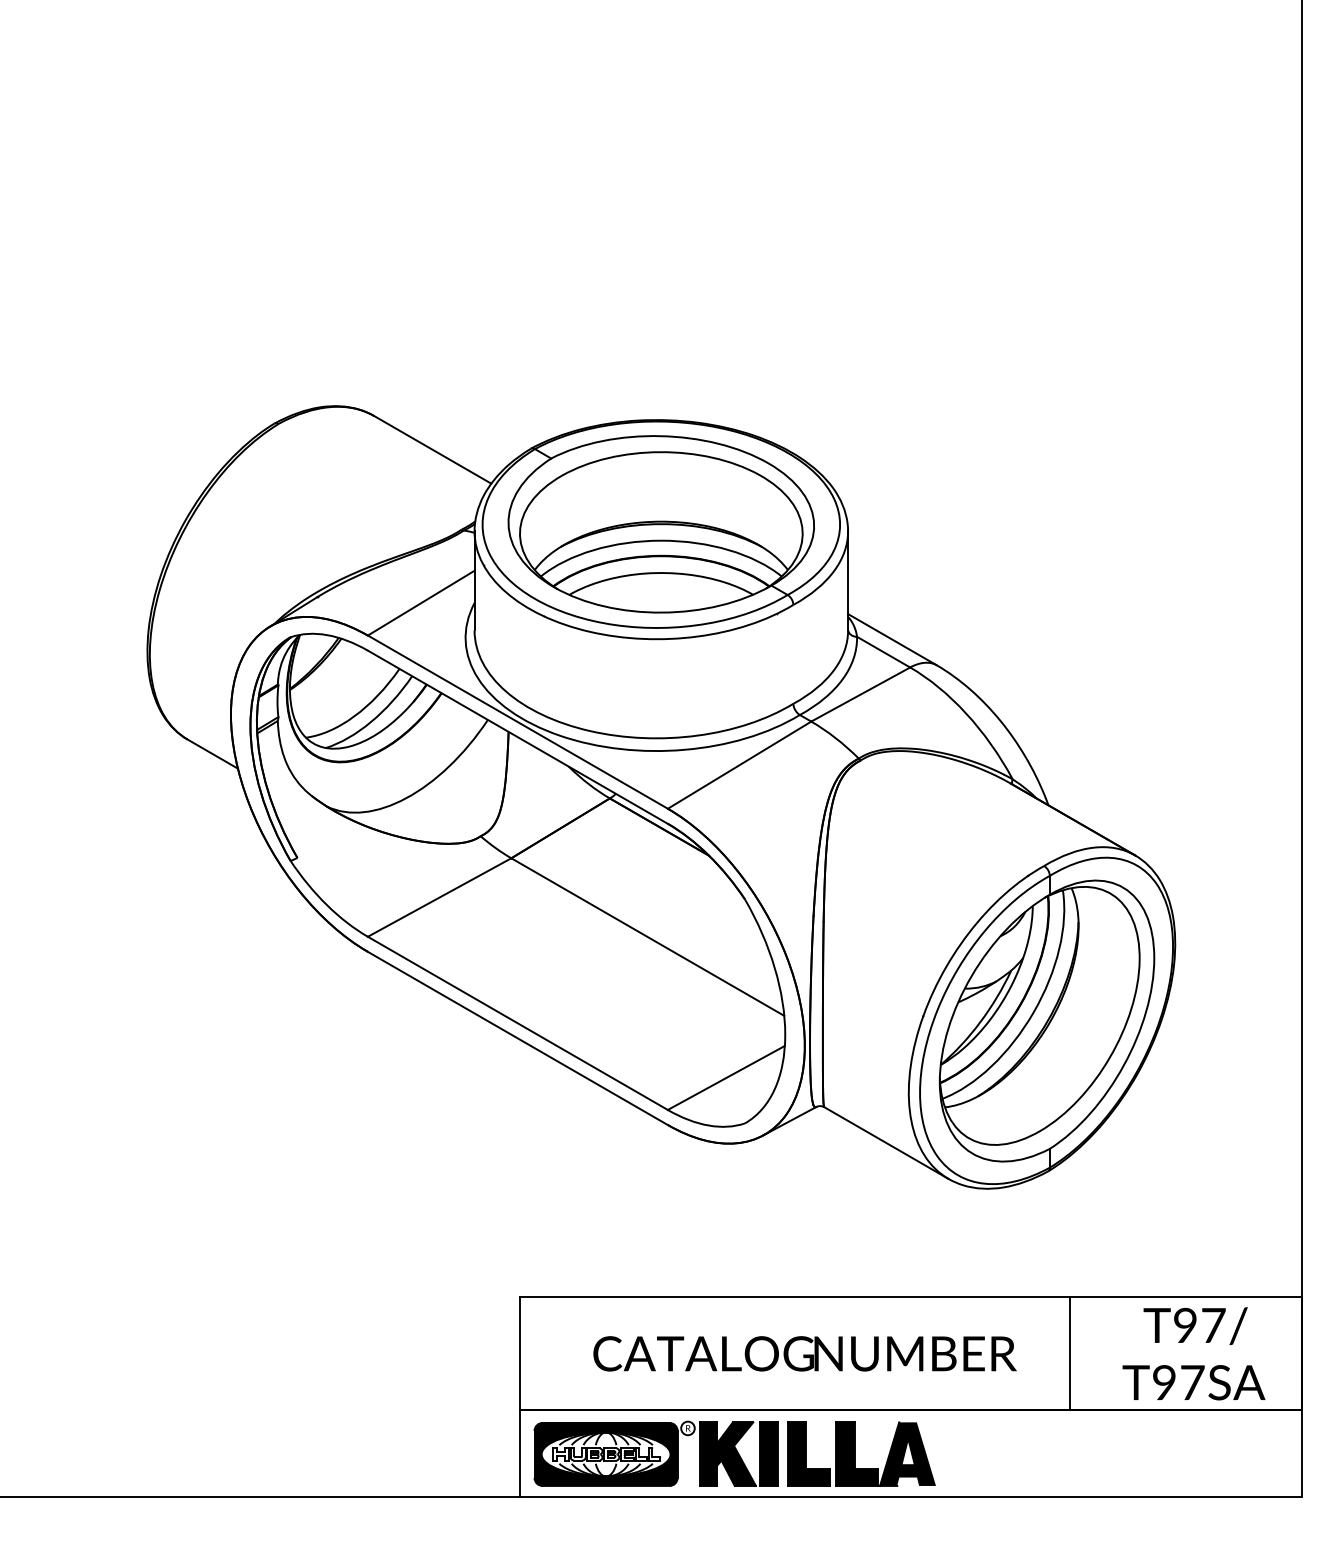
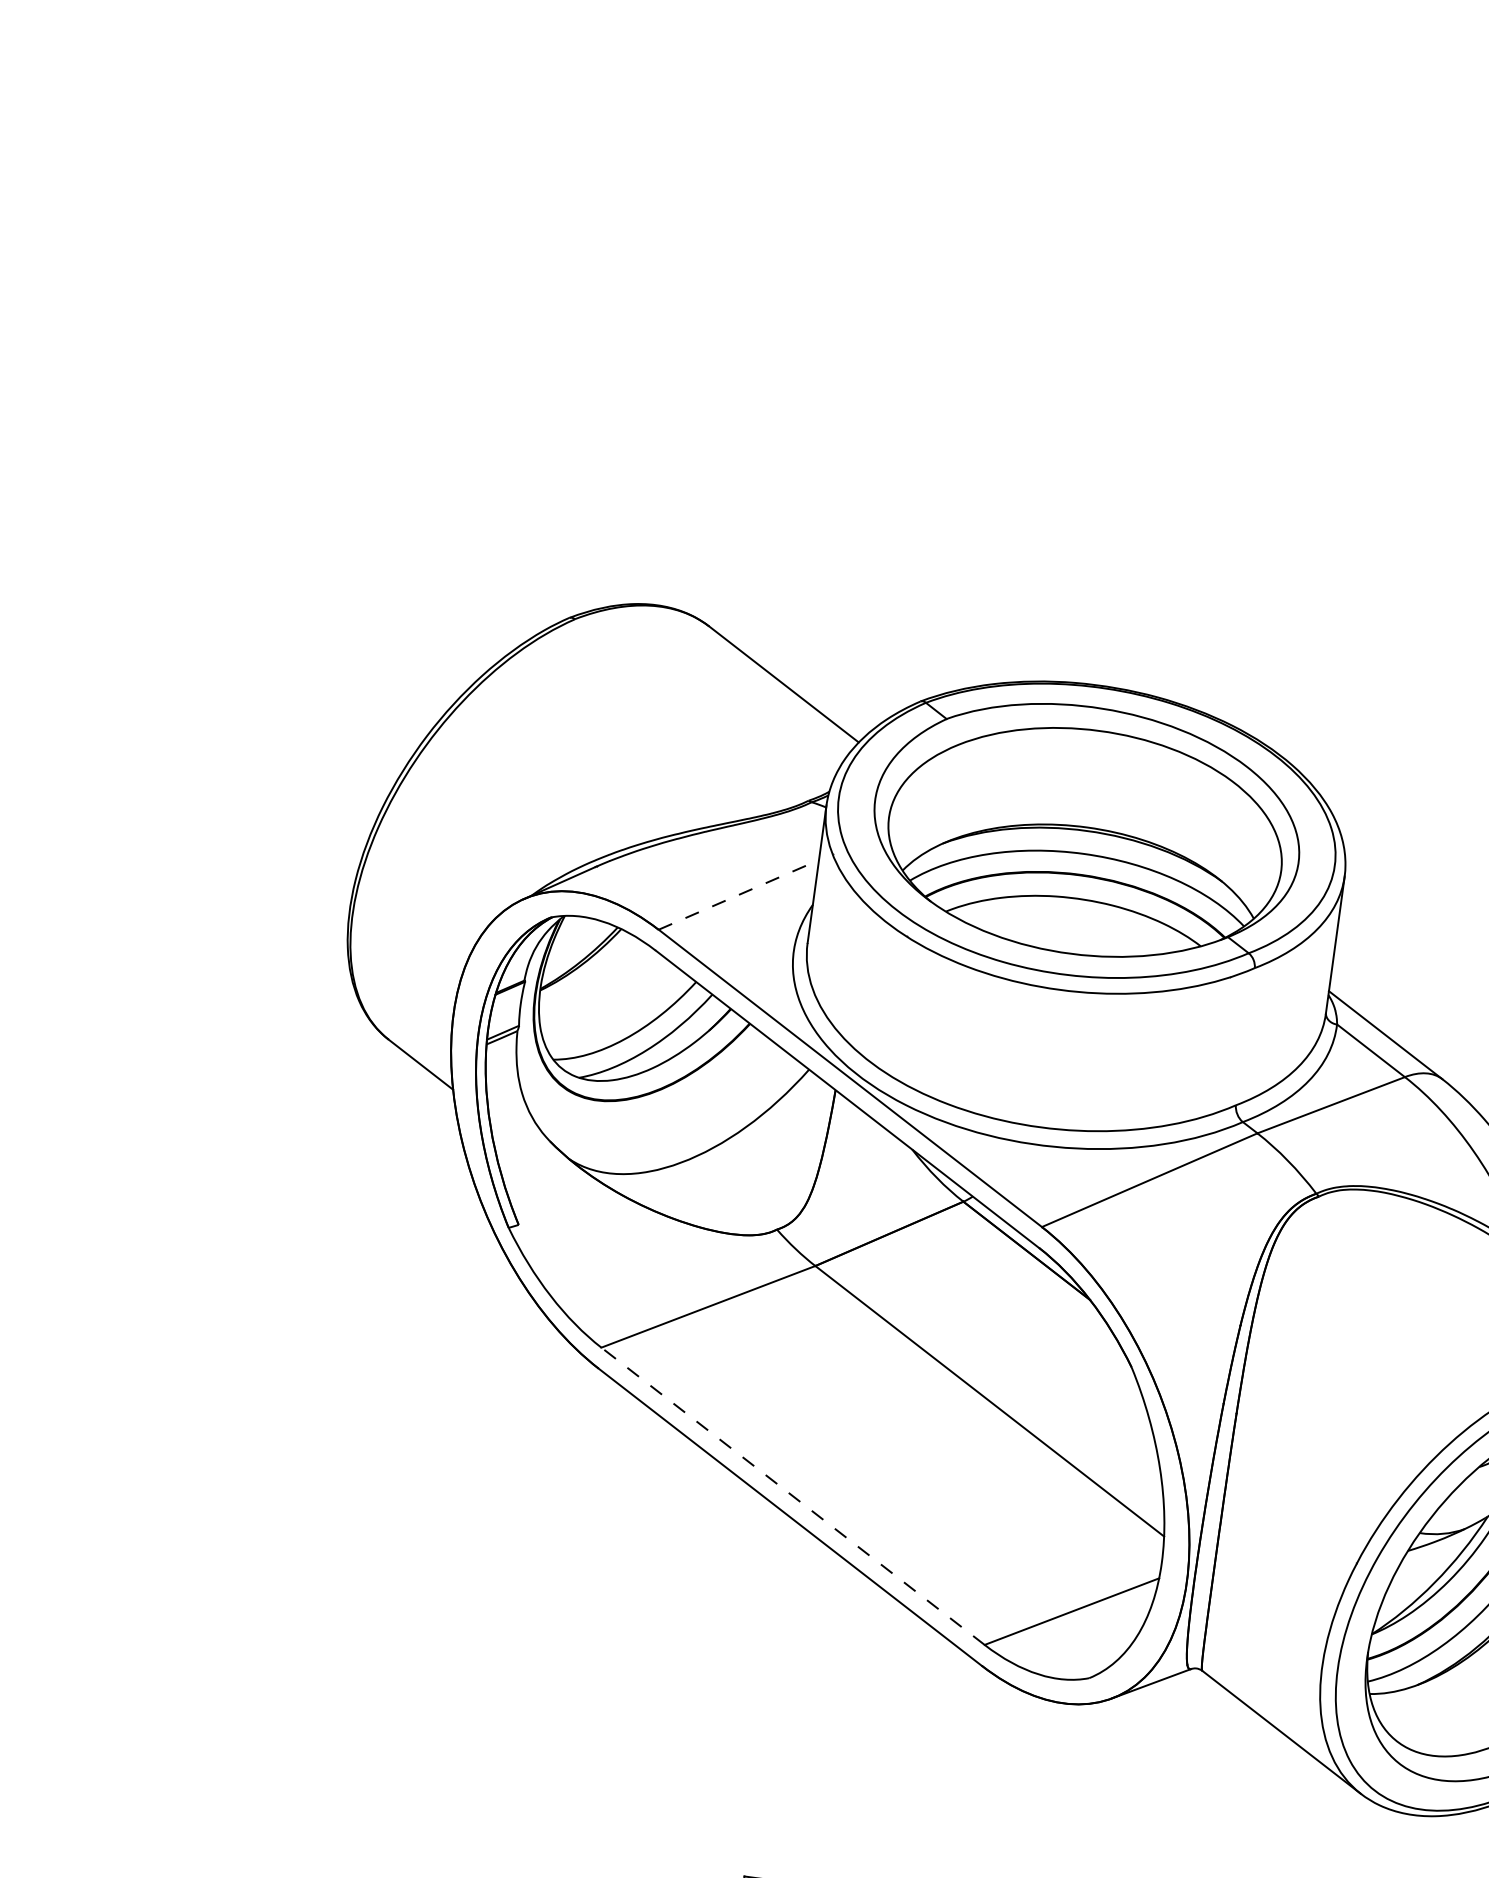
line: (421, 602) -> (739, 894), solid -> dashed
line: (517, 1023) -> (792, 1496), solid -> dashed

